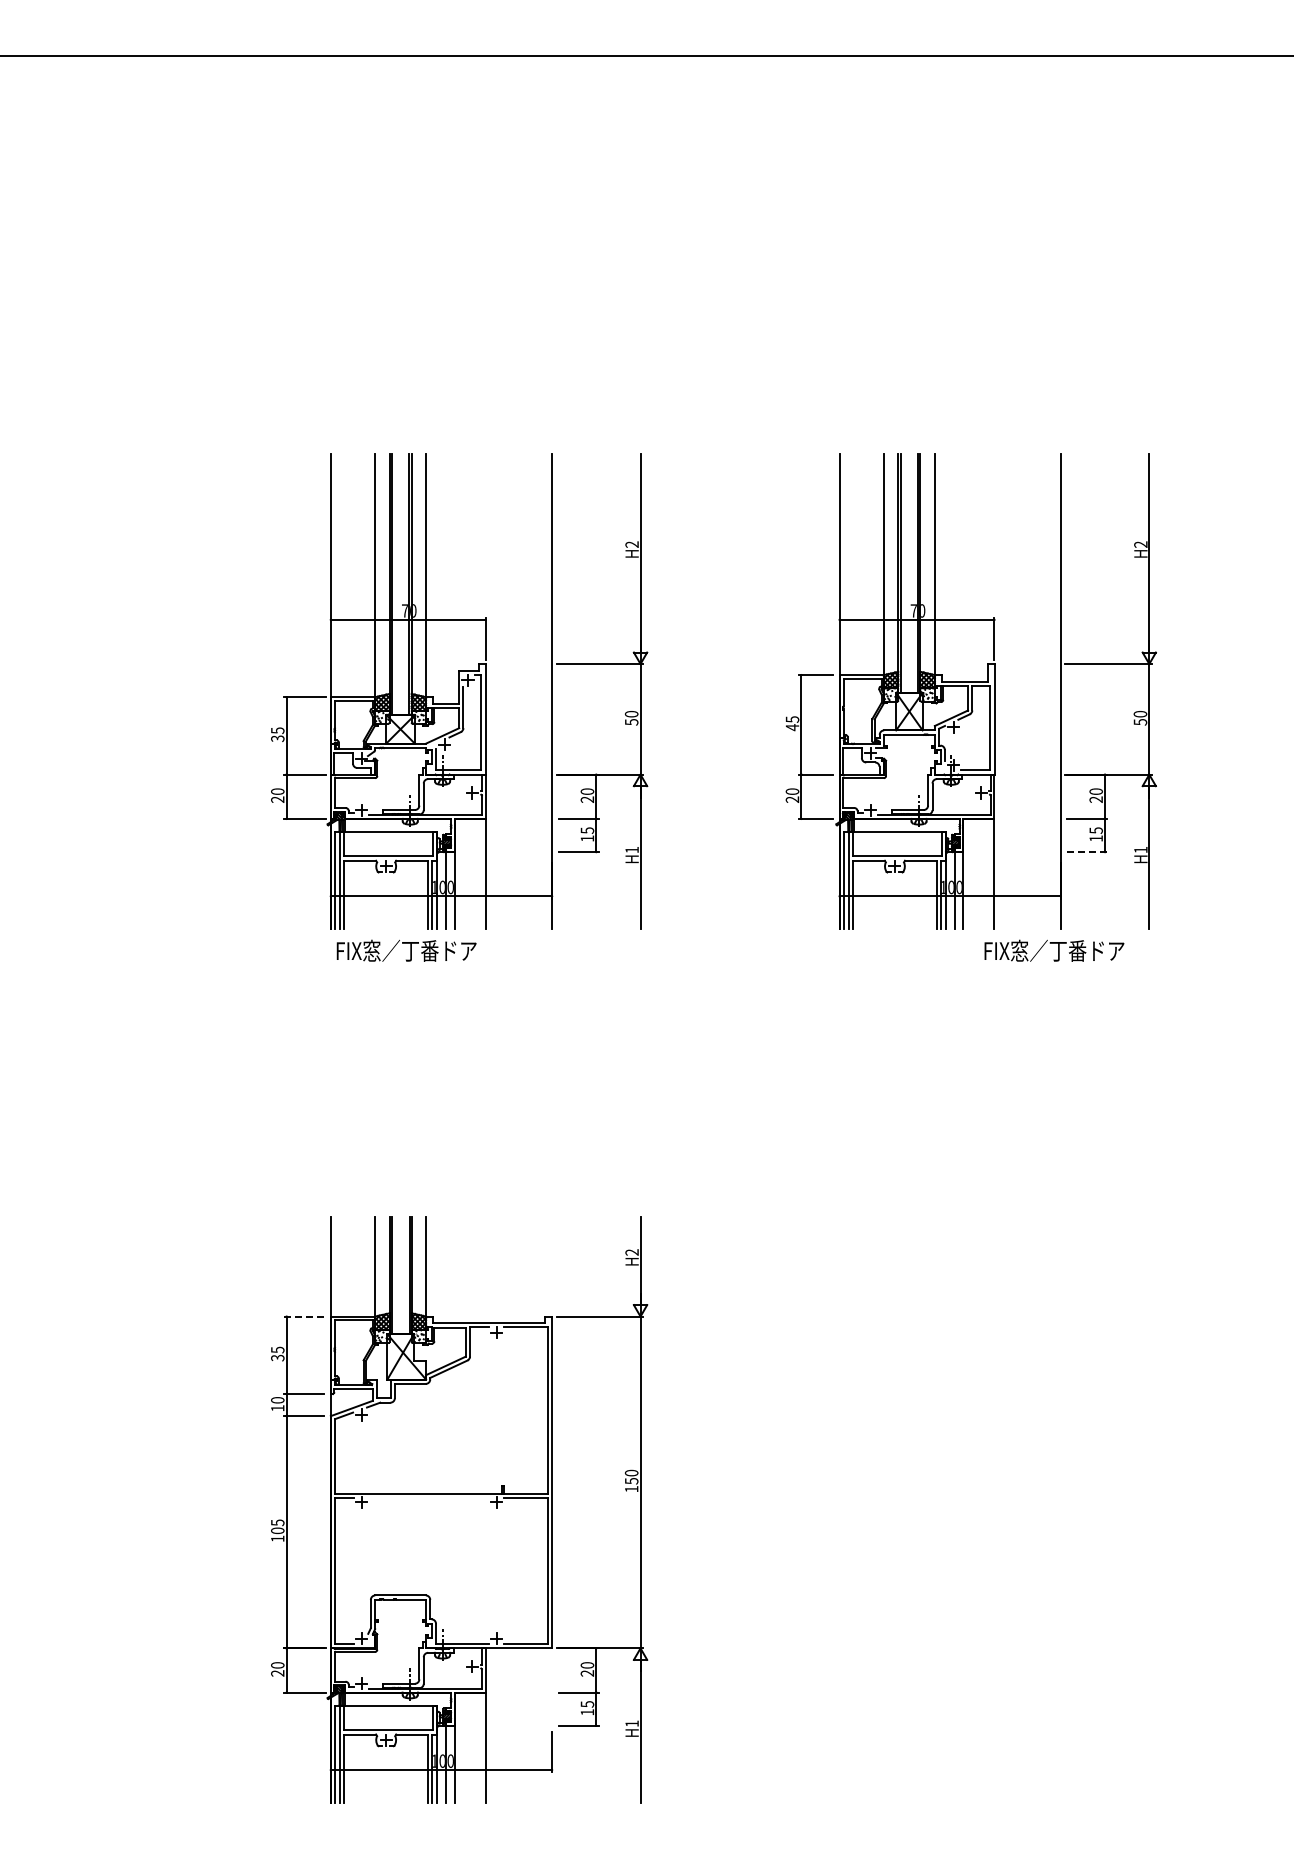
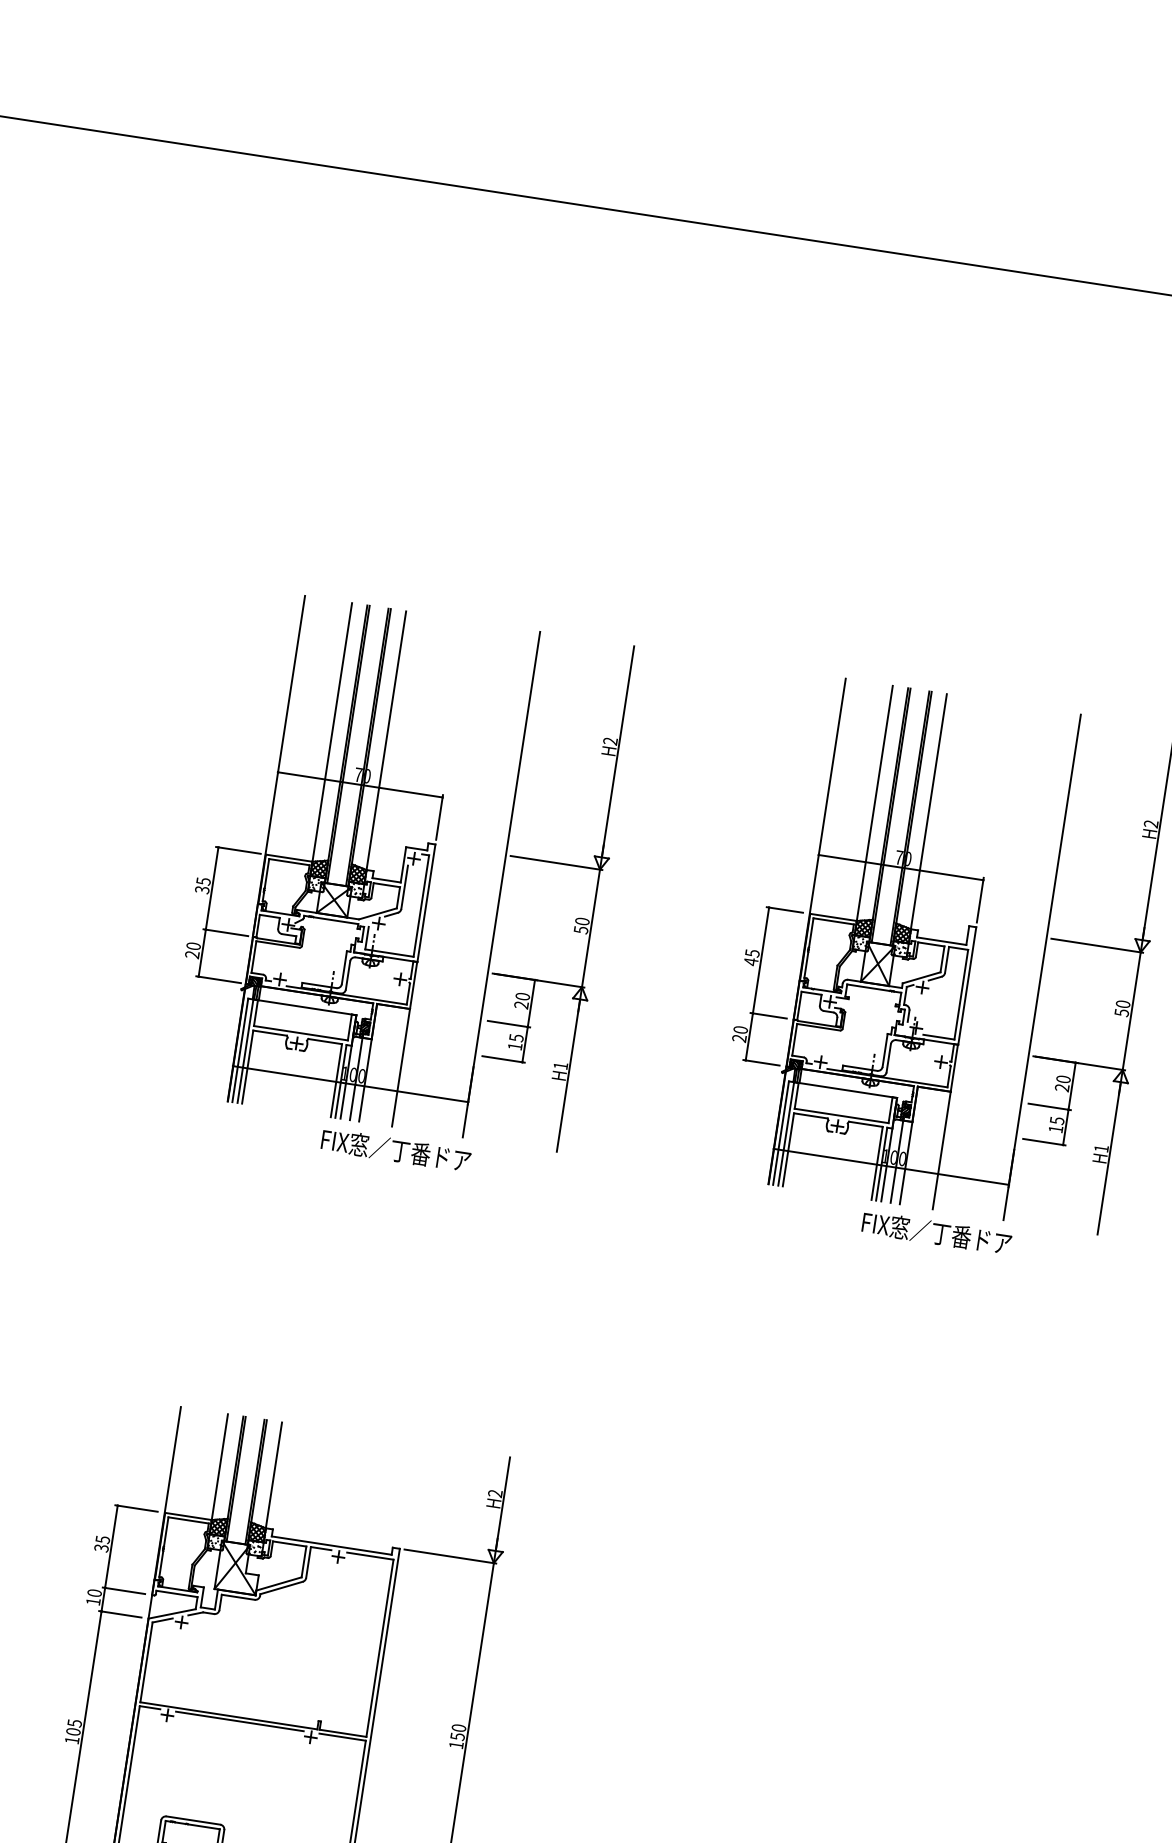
line: (1087, 852) -> (1044, 1142), dashed -> solid
text: (406, 950) -> (396, 1150), moved
text: (1054, 950) -> (937, 1232), moved
line: (304, 1316) -> (136, 1508), dashed -> solid
line: (429, 1497) -> (240, 1721), added

